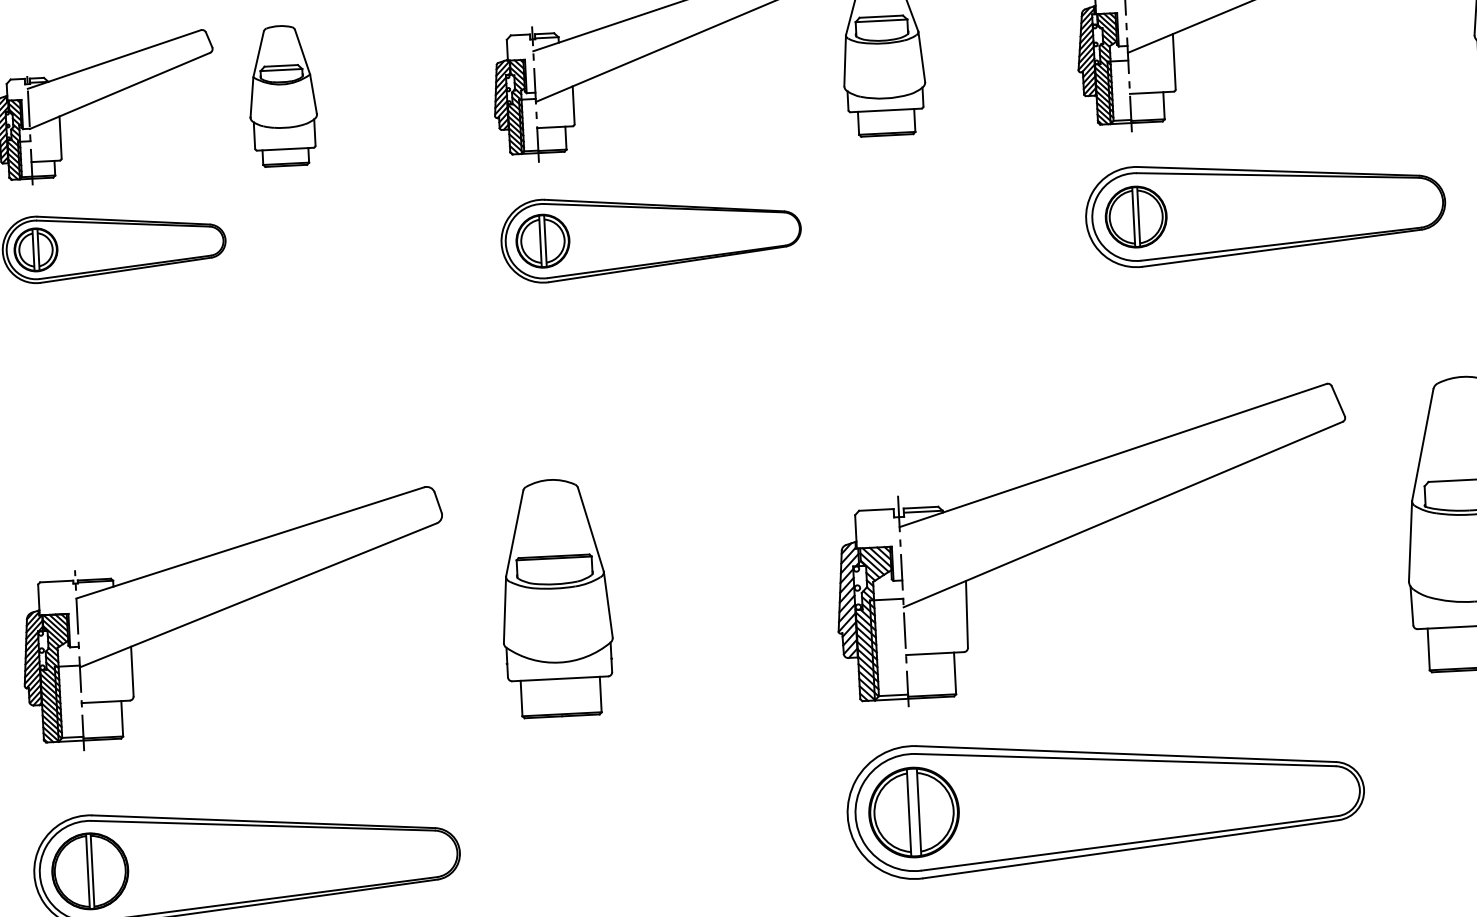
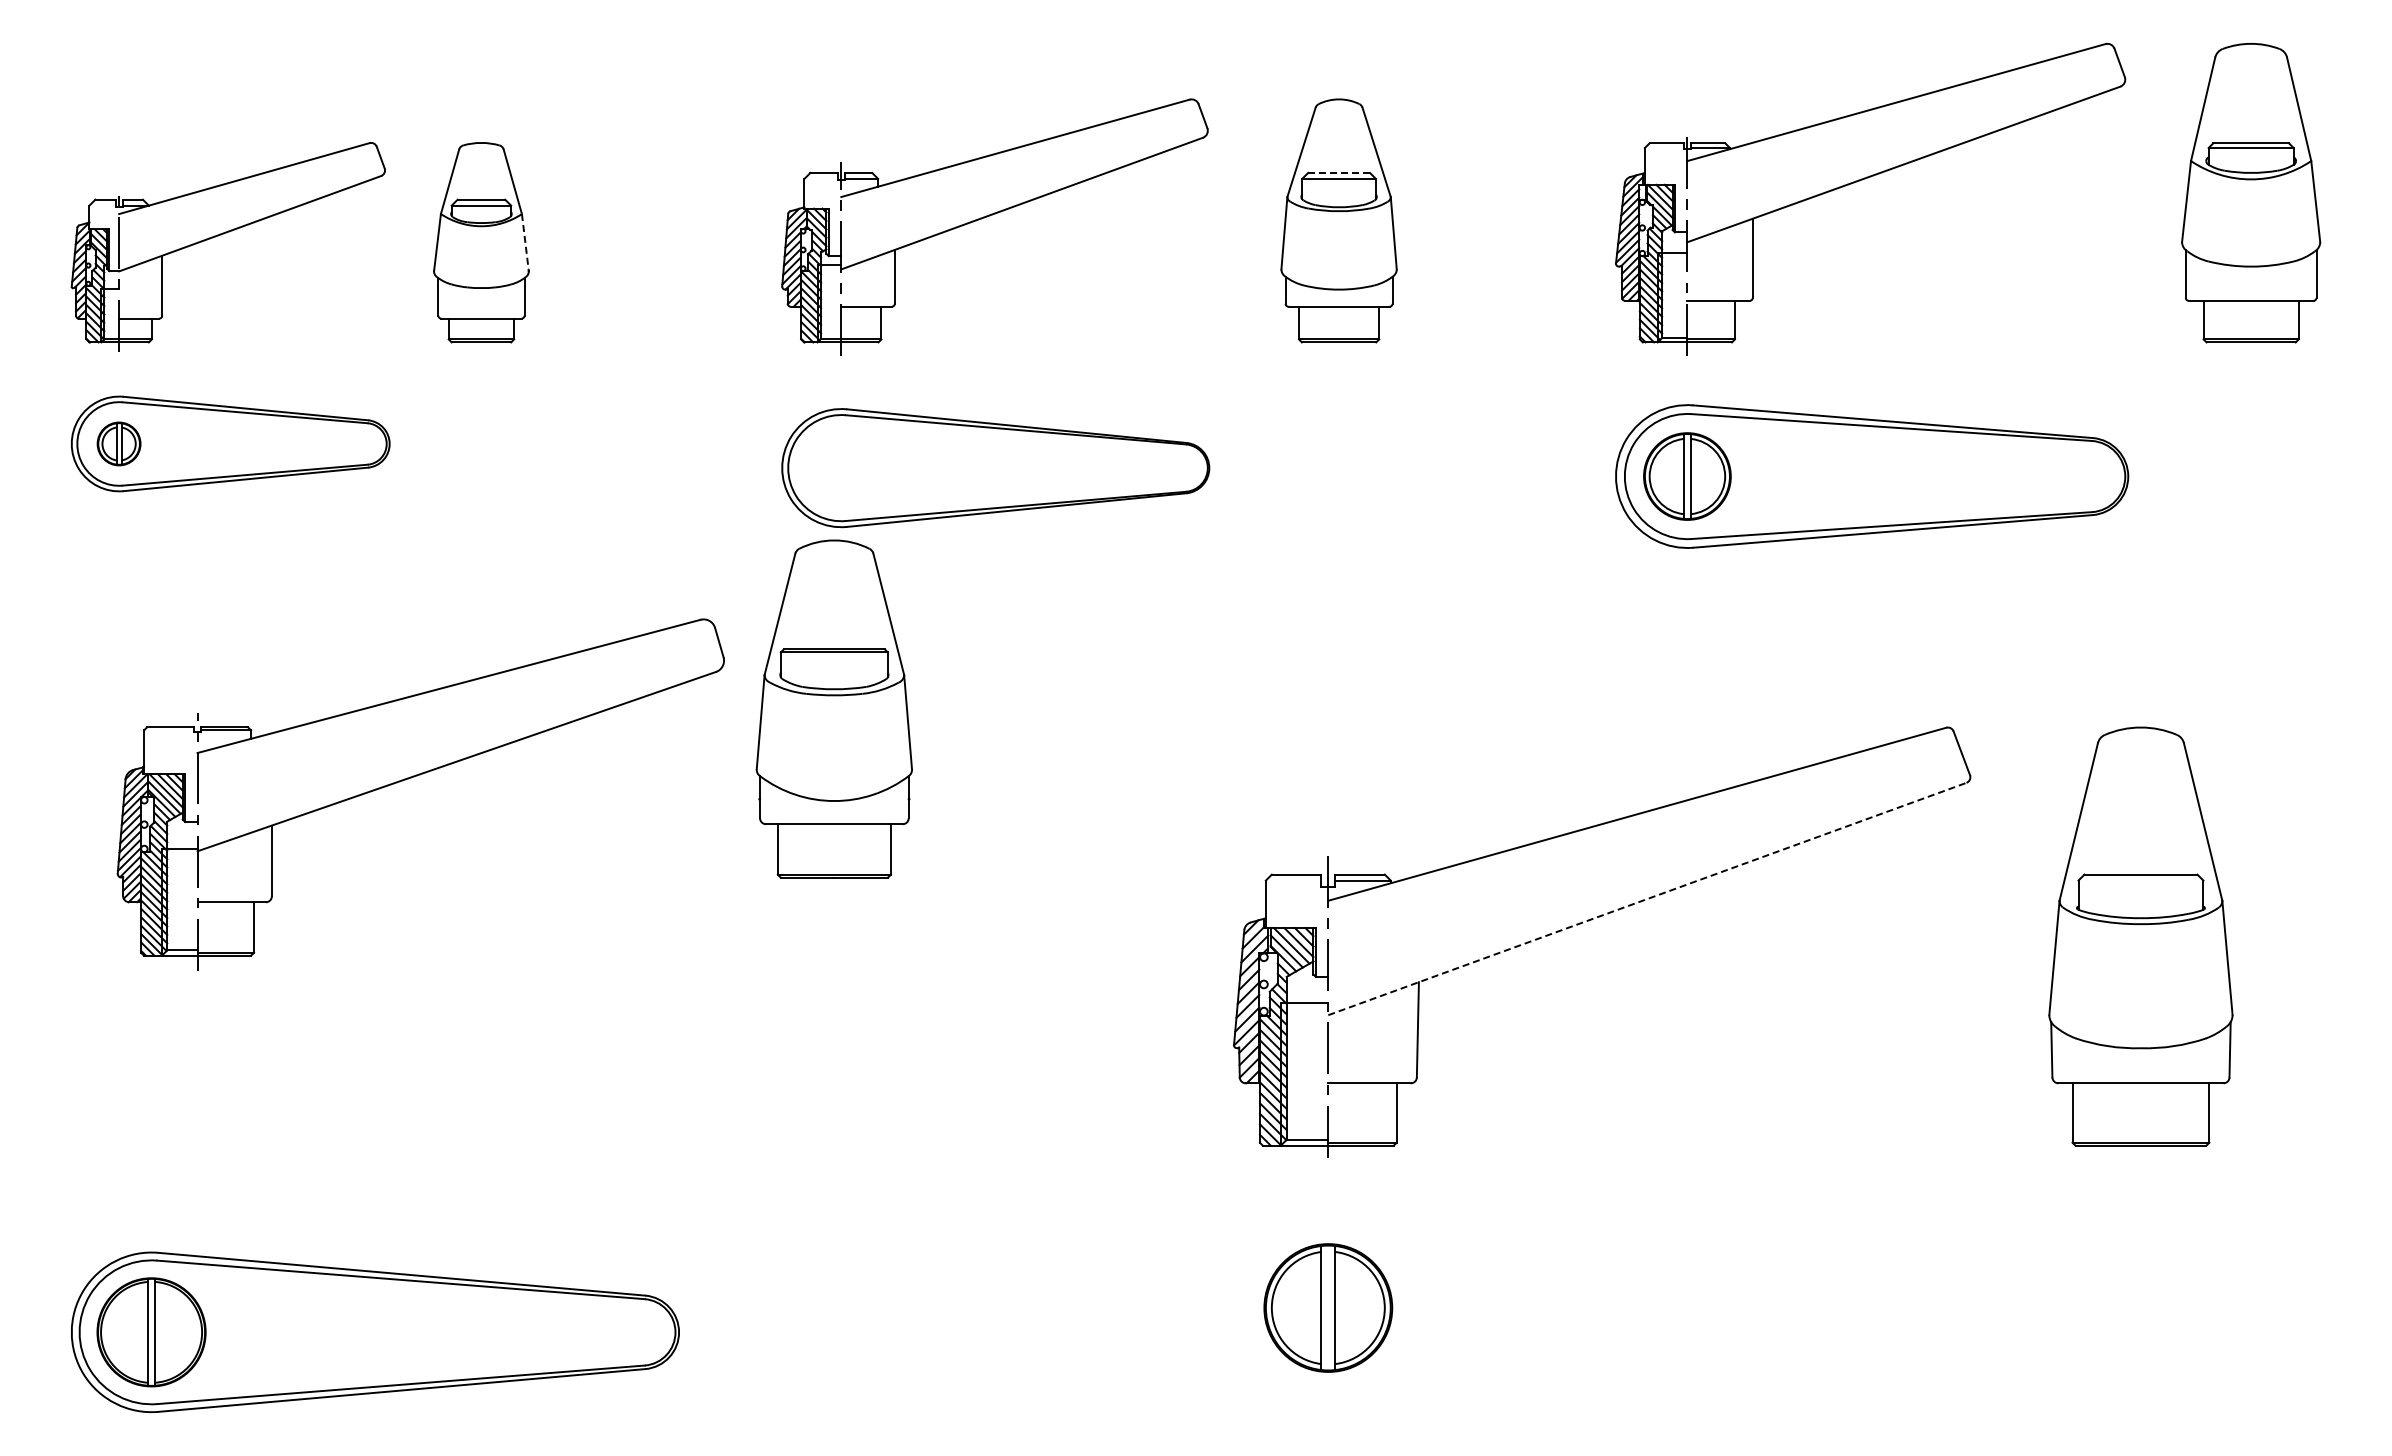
line: (881, 16) -> (1339, 172), solid -> dashed
line: (313, 94) -> (525, 242), solid -> dashed
part: (542, 240) -> (840, 467), removed
part: (35, 249) -> (118, 443), size x0.7
line: (1123, 514) -> (1647, 899), solid -> dashed
part: (555, 597) -> (833, 708), moved
part: (229, 607) -> (414, 777), moved
part: (1105, 802) -> (1601, 1307), removed

